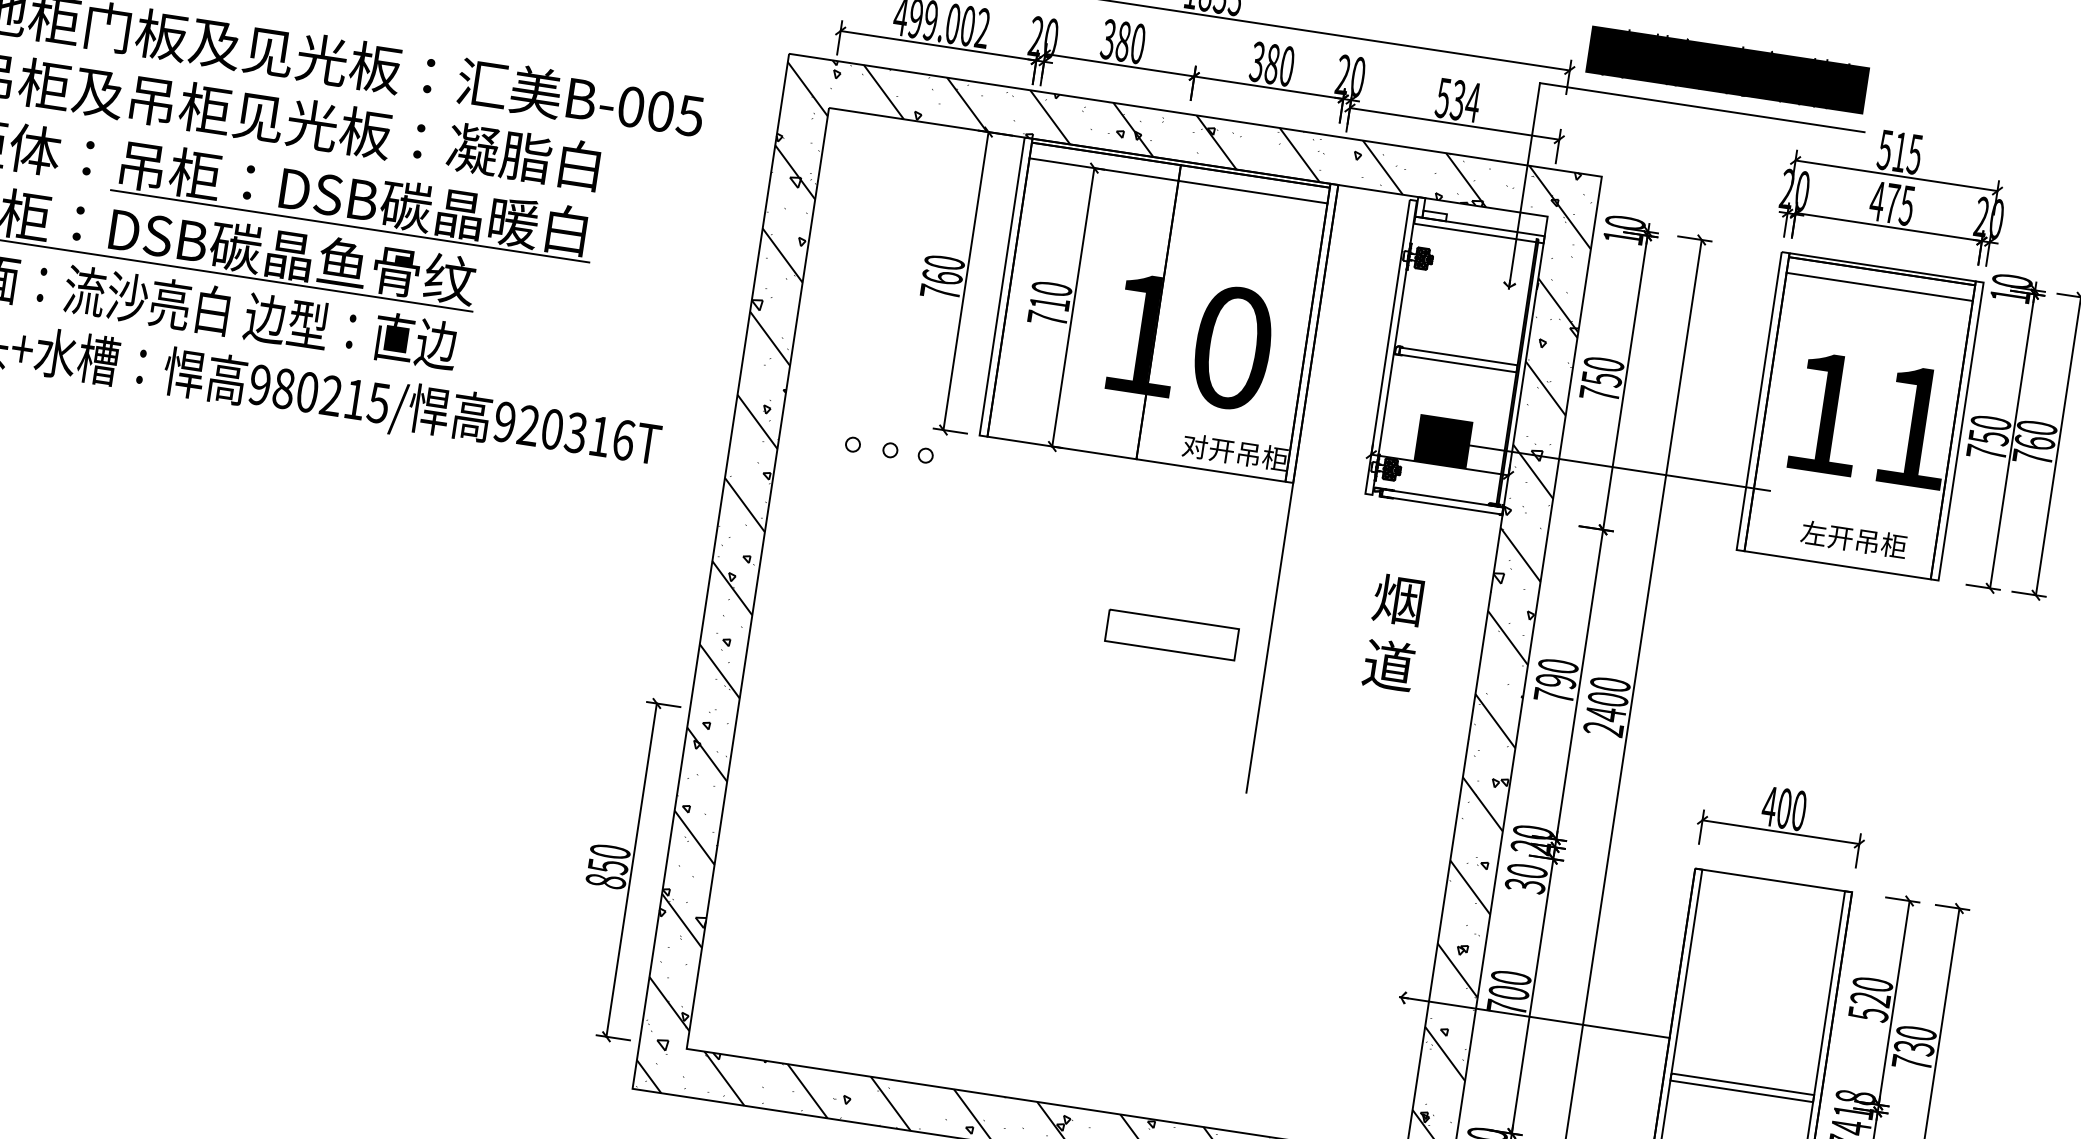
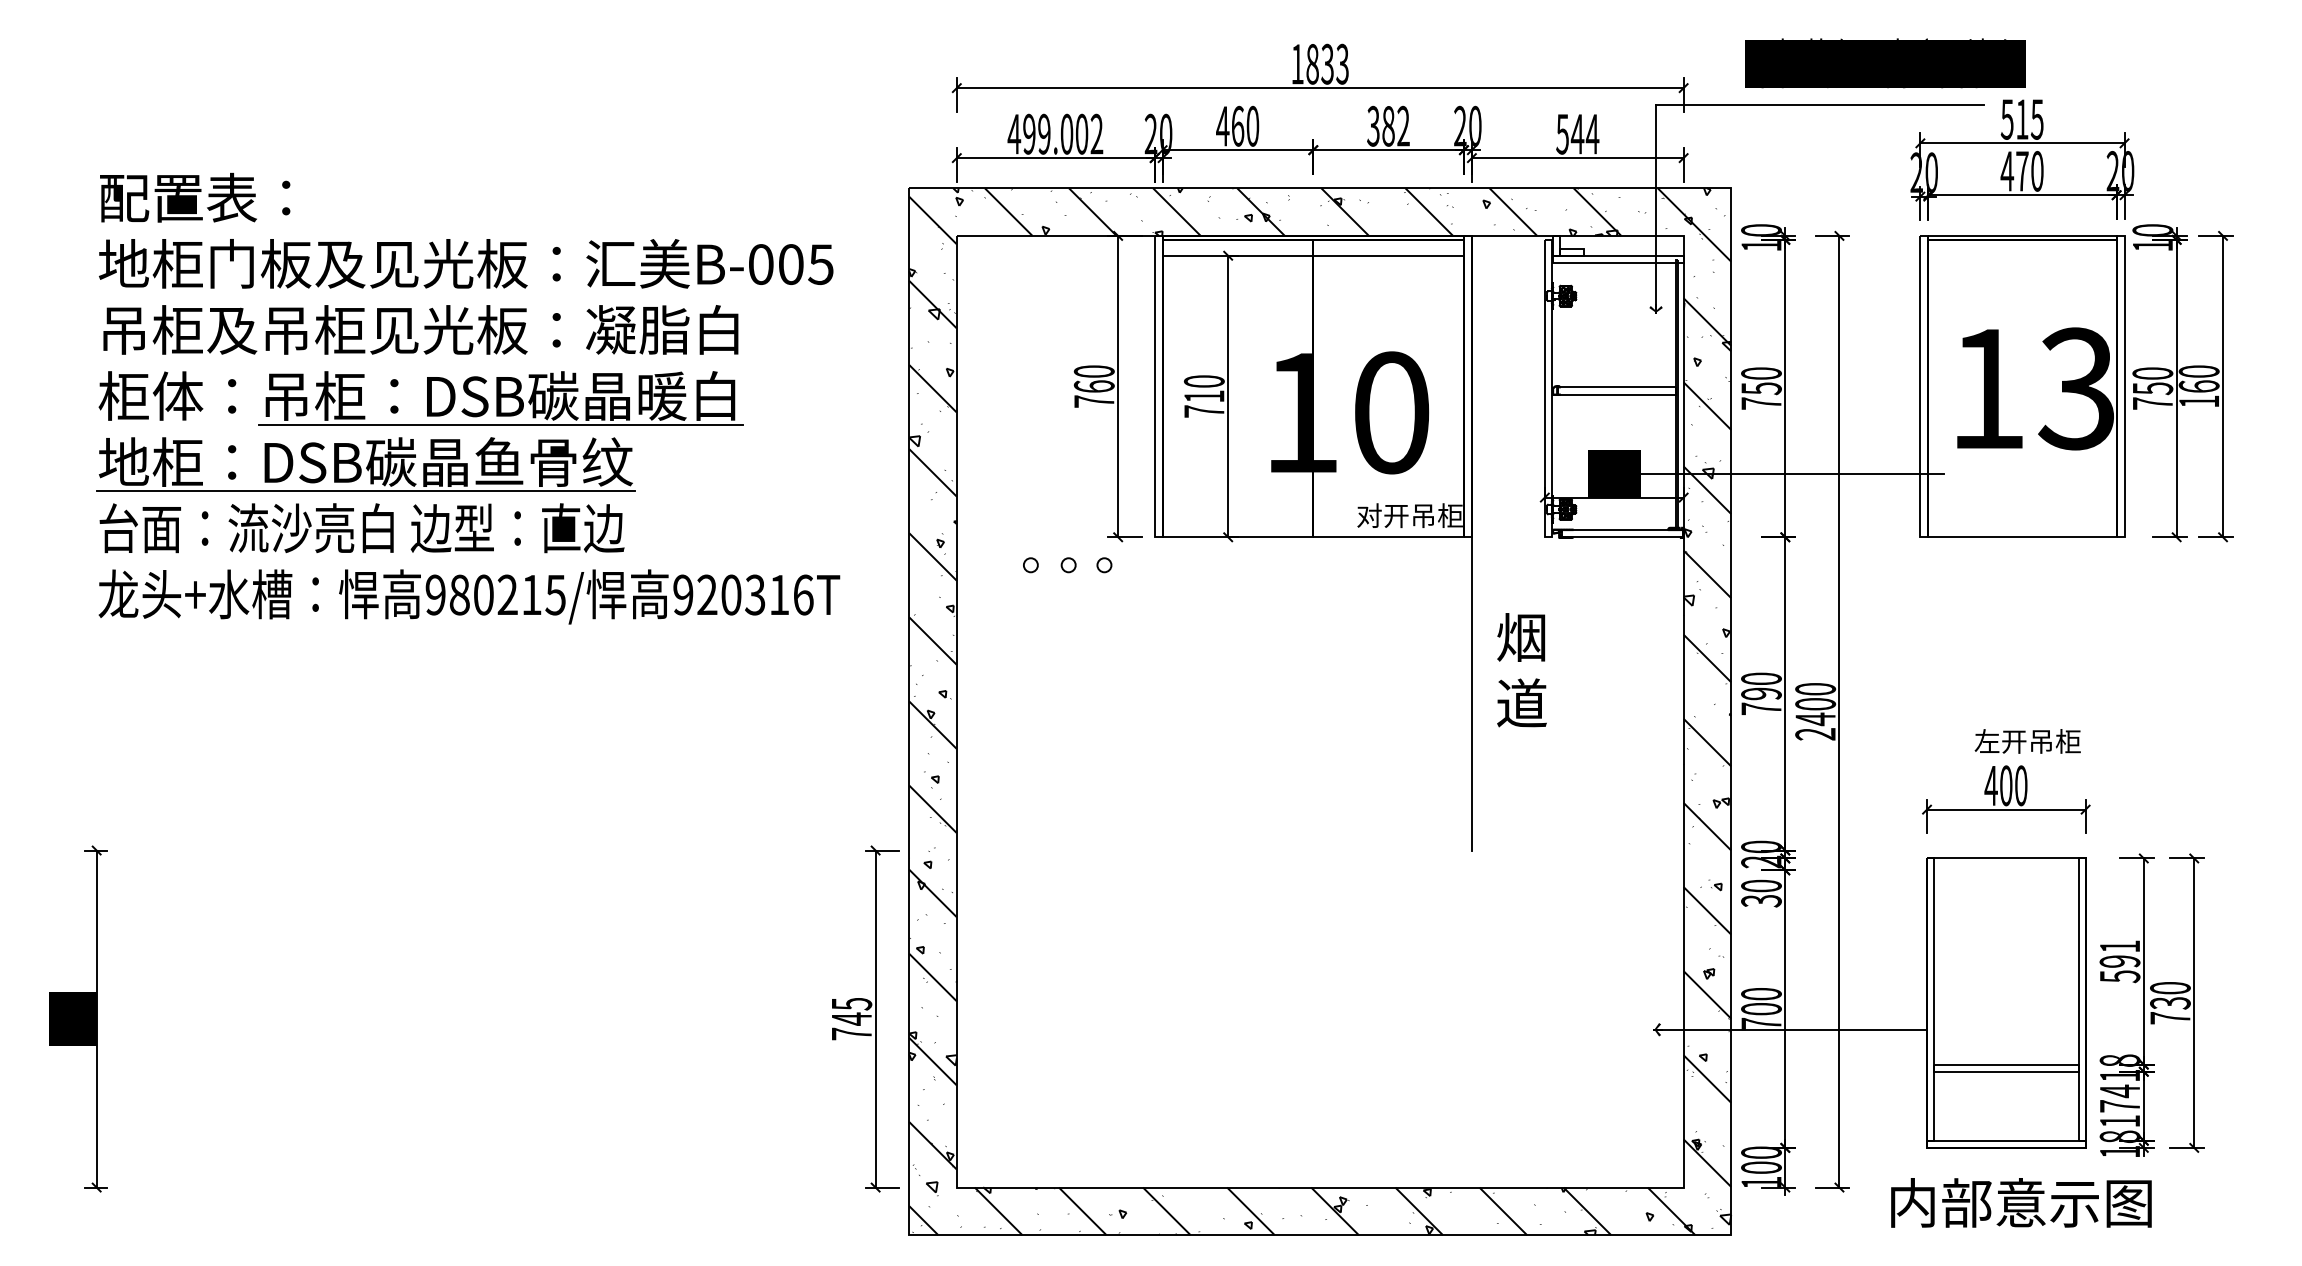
text: (1116, 39) -> (1230, 125), 380 -> 460
text: (1287, 65) -> (1403, 125), 380 -> 382
text: (1727, 69) -> (1885, 63), moved
text: (1458, 99) -> (1577, 133), 534 -> 544
text: (1906, 204) -> (2036, 170), 475 -> 470
line: (1879, 286) -> (2022, 255), removed
text: (1912, 426) -> (2075, 388), 11 -> 13
text: (2031, 457) -> (2198, 401), 760 -> 160
text: (1853, 539) -> (2027, 741), moved
text: (1393, 632) -> (1521, 670), moved
part: (1171, 634) -> (1374, 705), removed
text: (607, 866) -> (851, 1018), 850 -> 745
text: (1871, 991) -> (2119, 953), 520 -> 591

